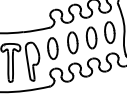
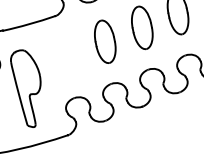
part: (52, 48) -> (65, 57), removed

